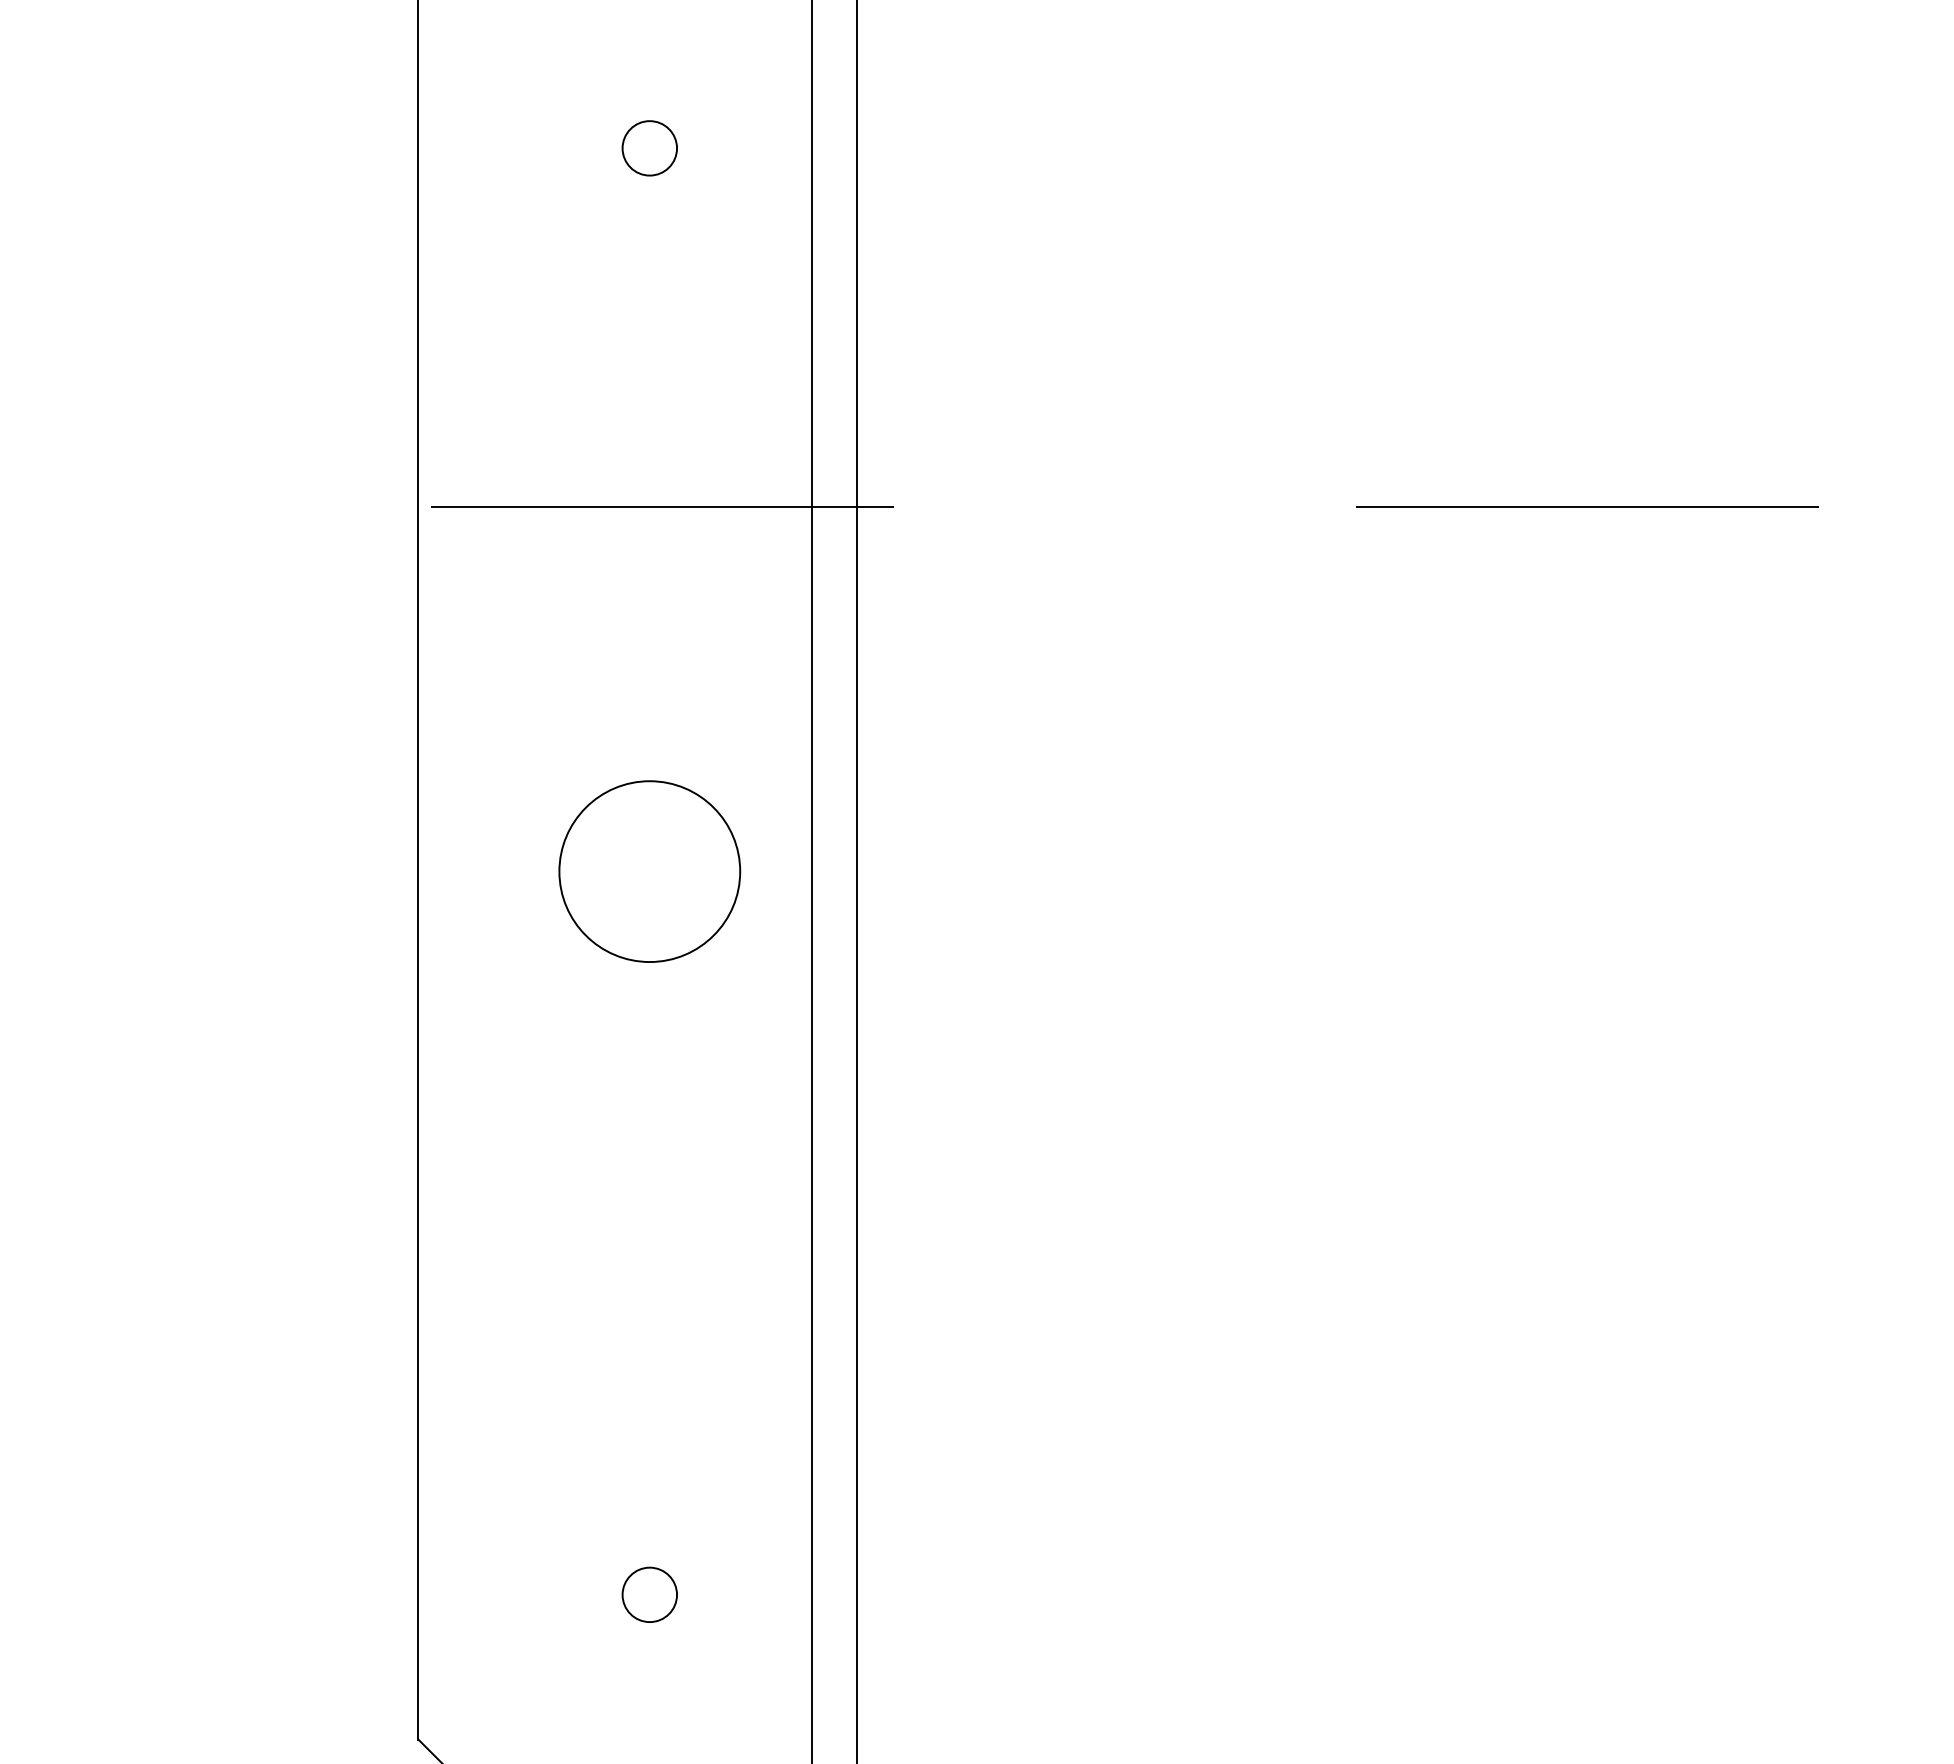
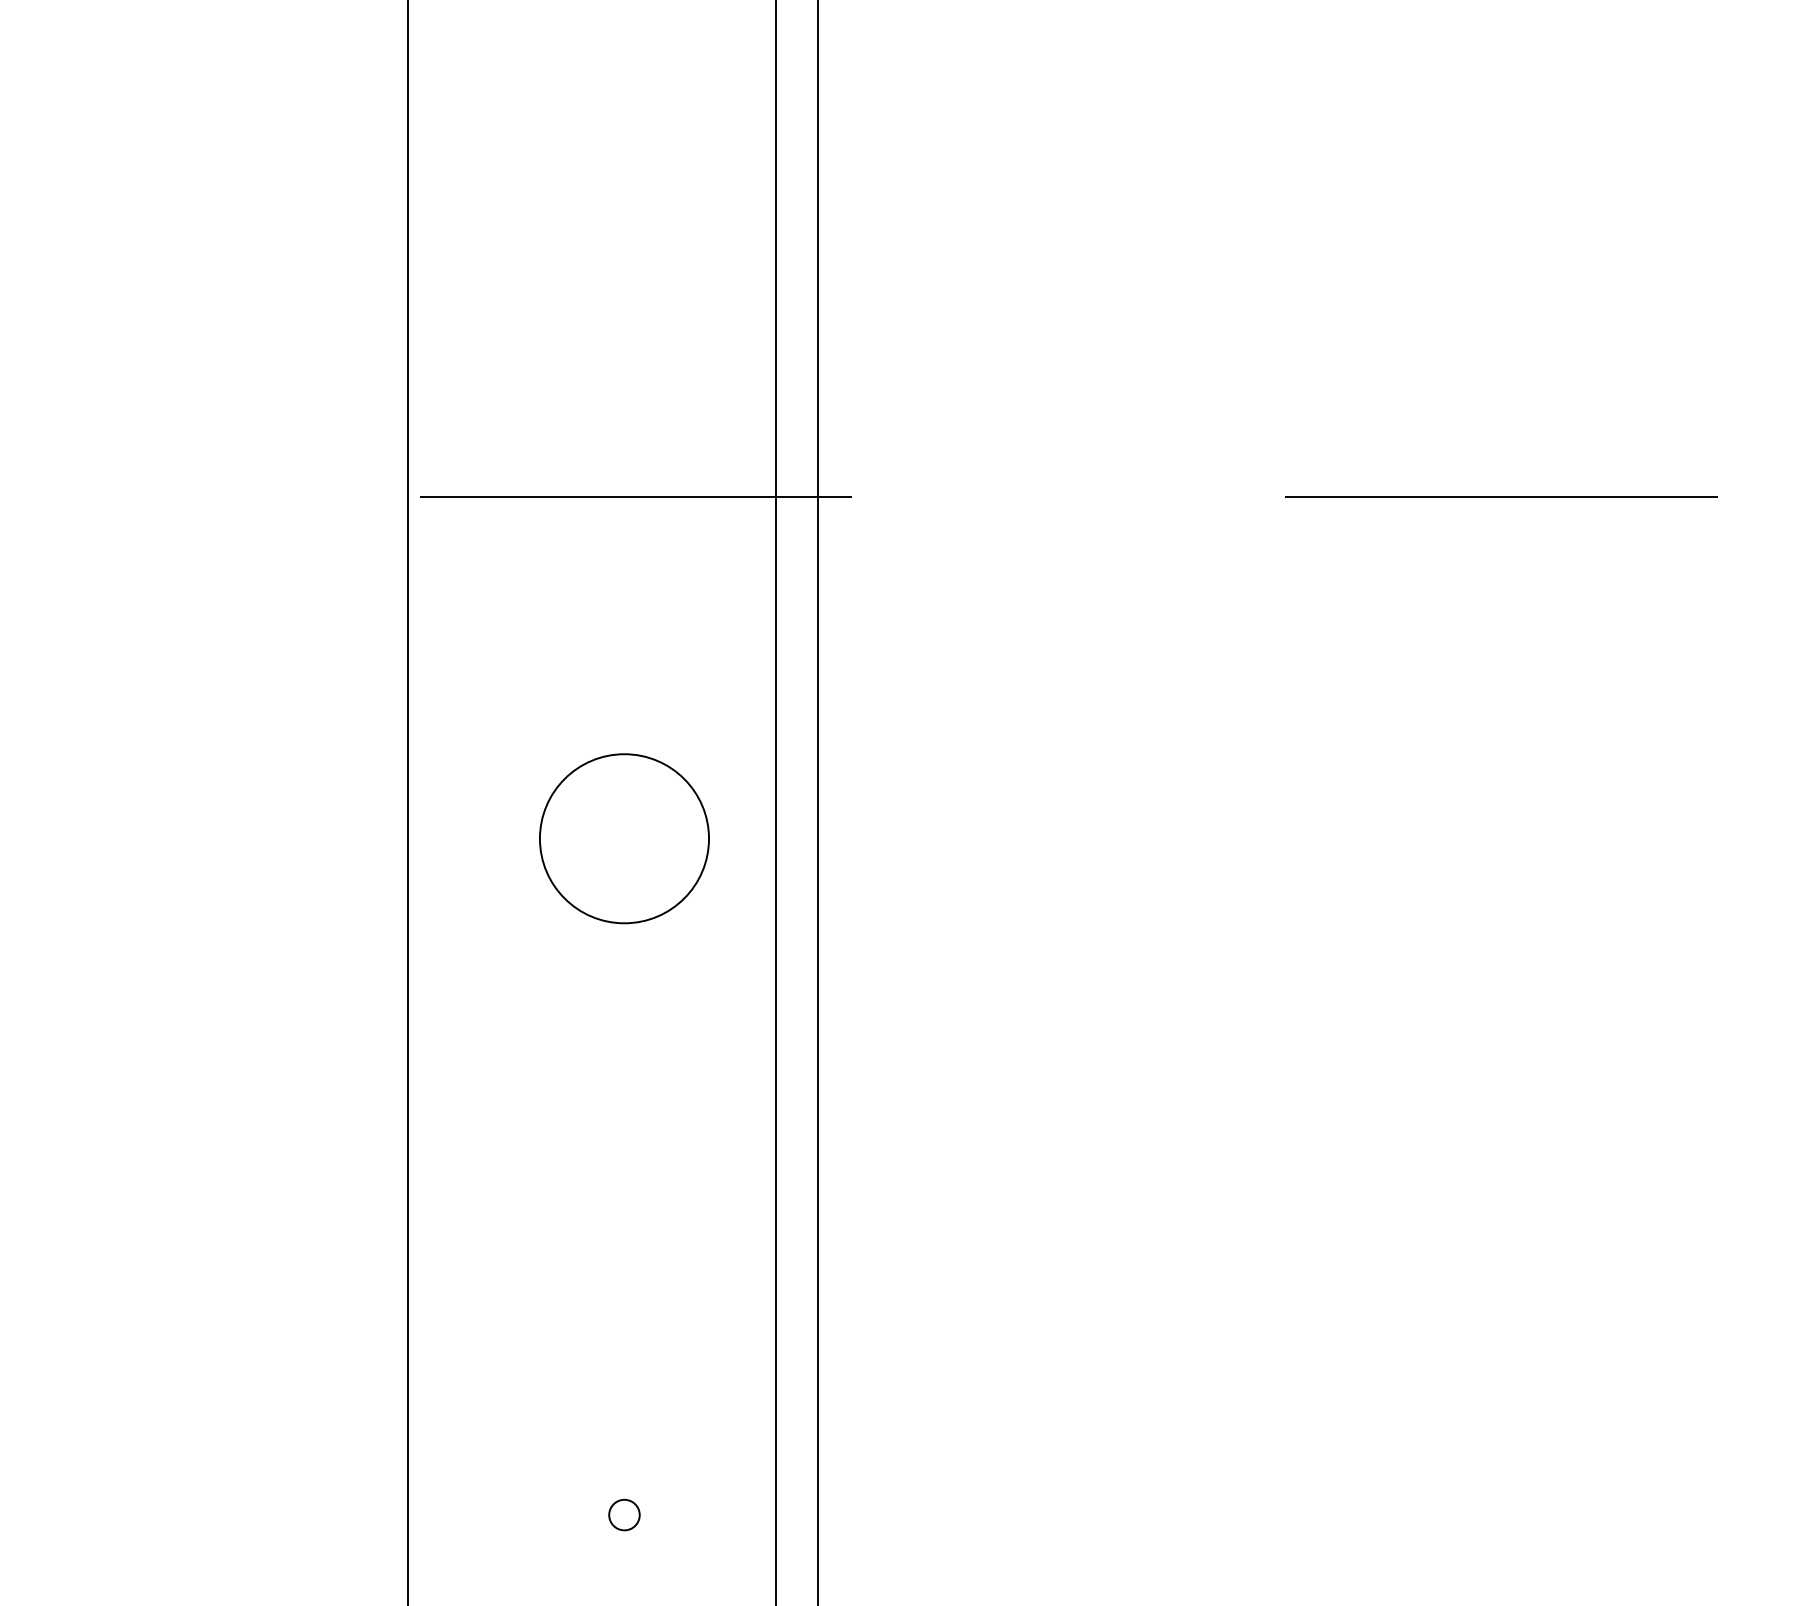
circle: (649, 148) -> (624, 162), removed
circle: (649, 1594) -> (624, 1514), size x0.6

